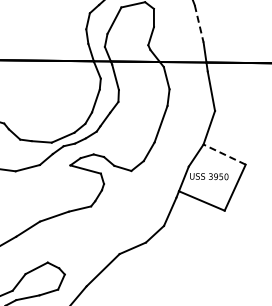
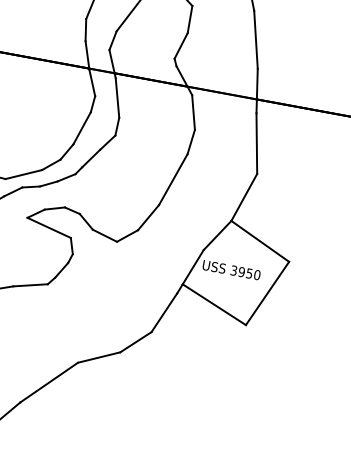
line: (199, 24) -> (256, 40), dashed -> solid
line: (224, 154) -> (260, 241), dashed -> solid

